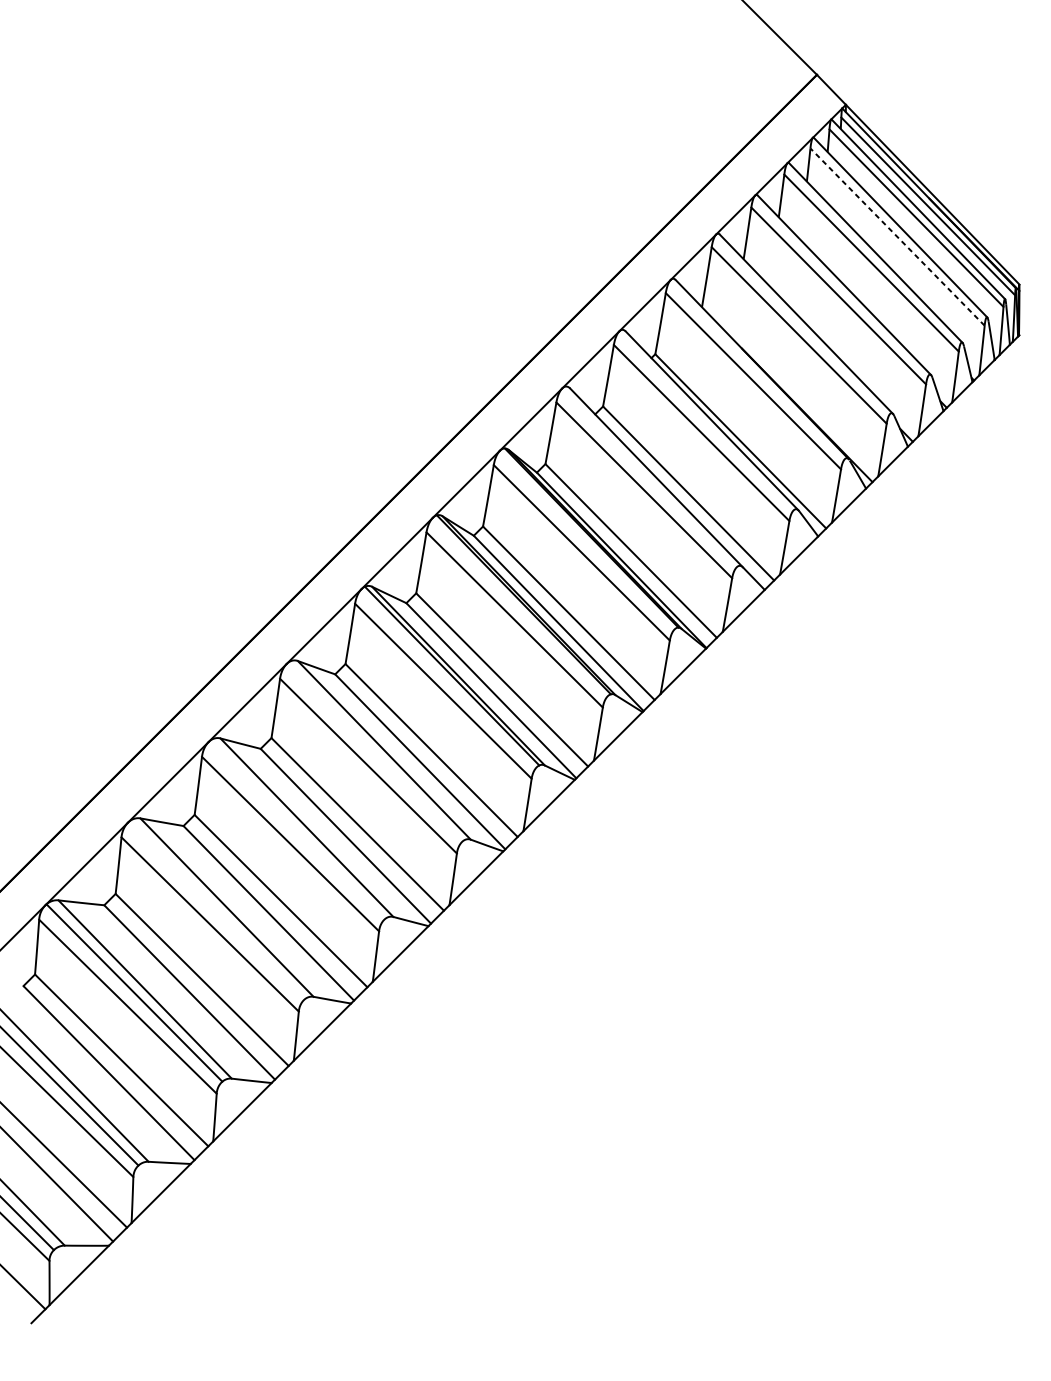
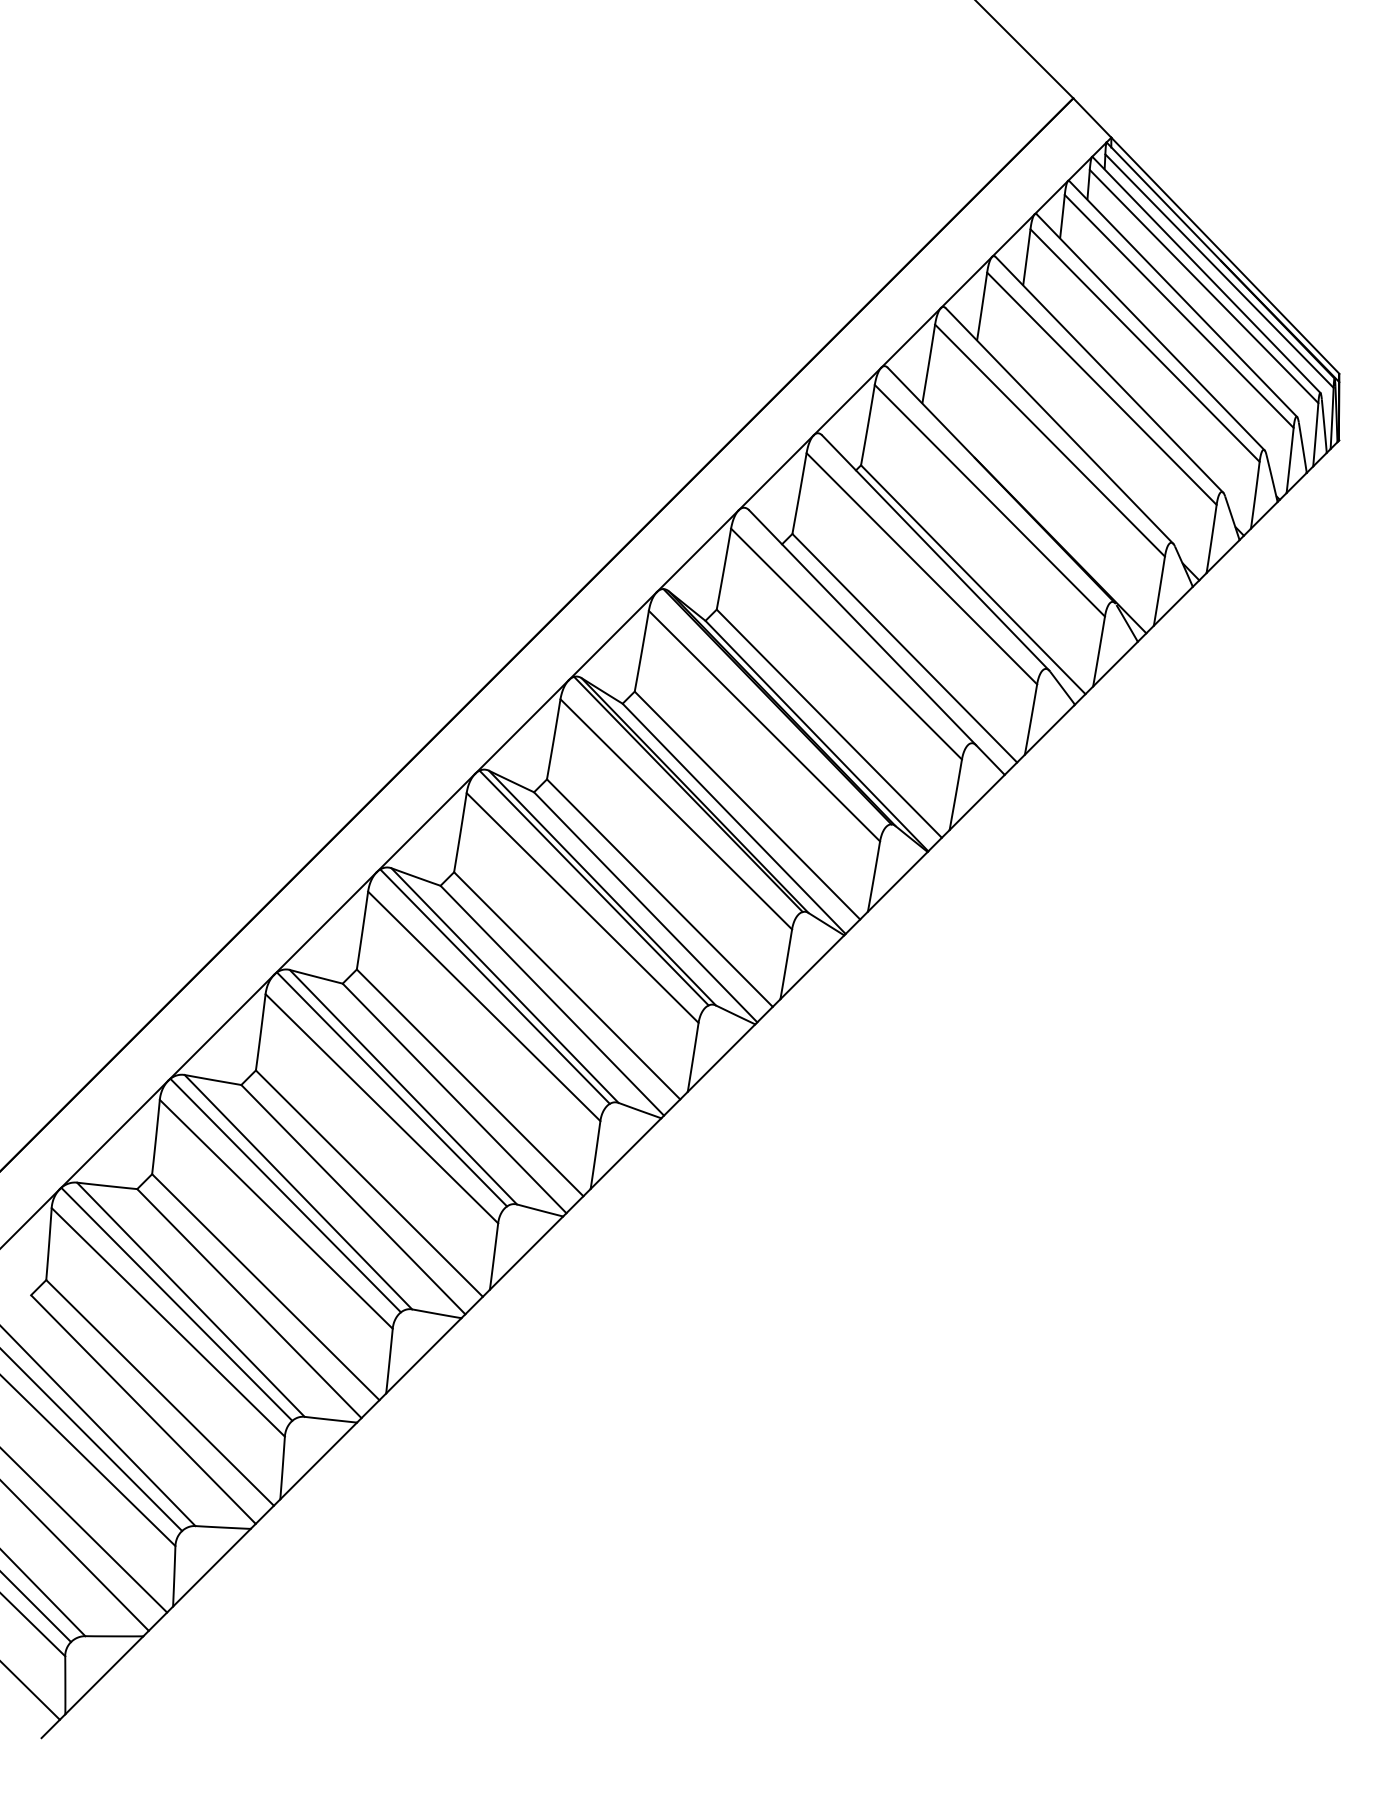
line: (897, 237) -> (1178, 311), dashed -> solid
line: (376, 751) -> (494, 986), added
line: (297, 829) -> (391, 1089), added
line: (217, 910) -> (285, 1195), added

